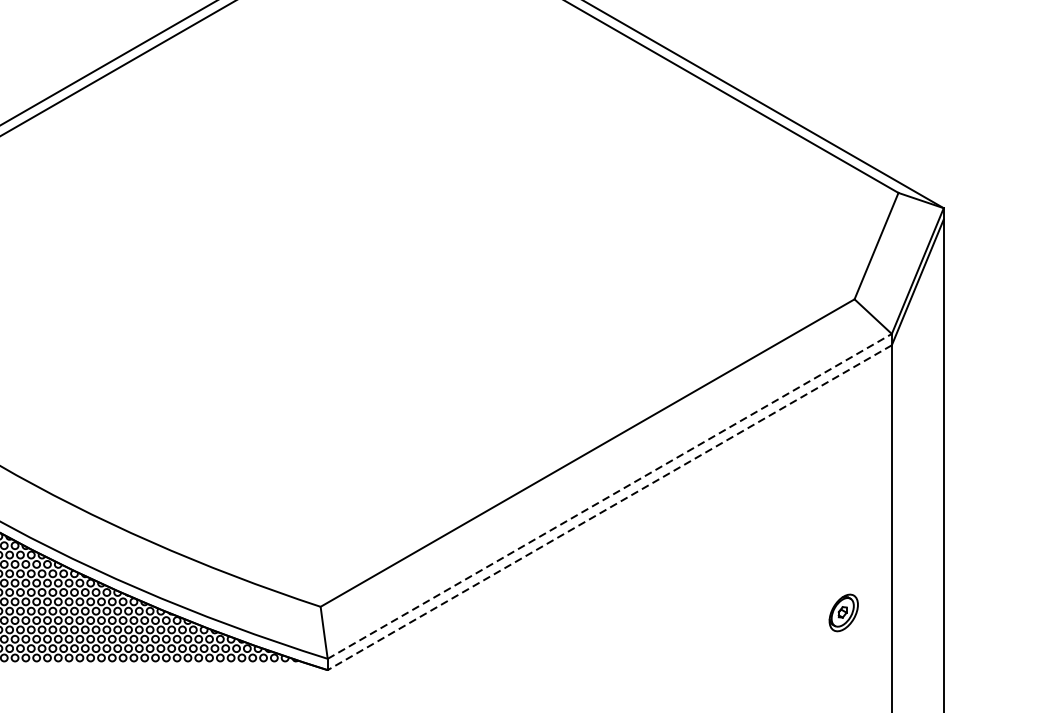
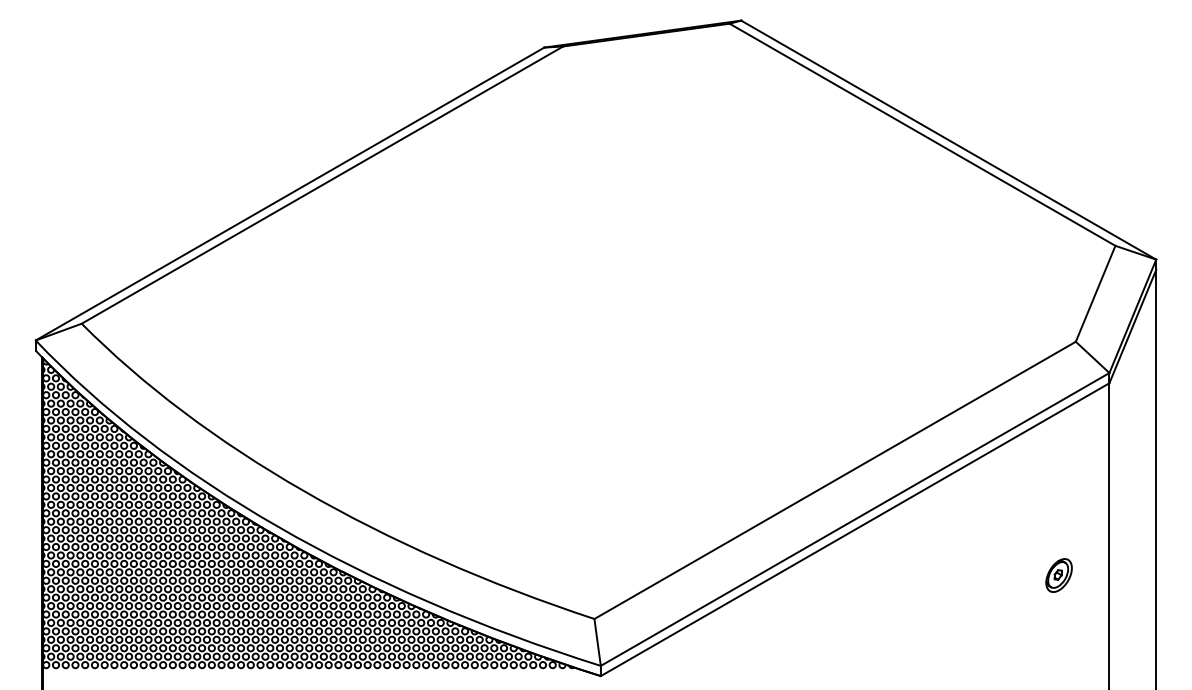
line: (610, 496) -> (855, 519), dashed -> solid
line: (609, 507) -> (854, 529), dashed -> solid
part: (843, 612) -> (1058, 575), moved

